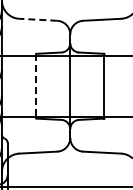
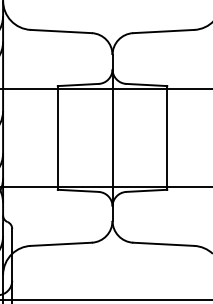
line: (37, 19) -> (60, 31), dashed -> solid
line: (36, 86) -> (58, 138), dashed -> solid

